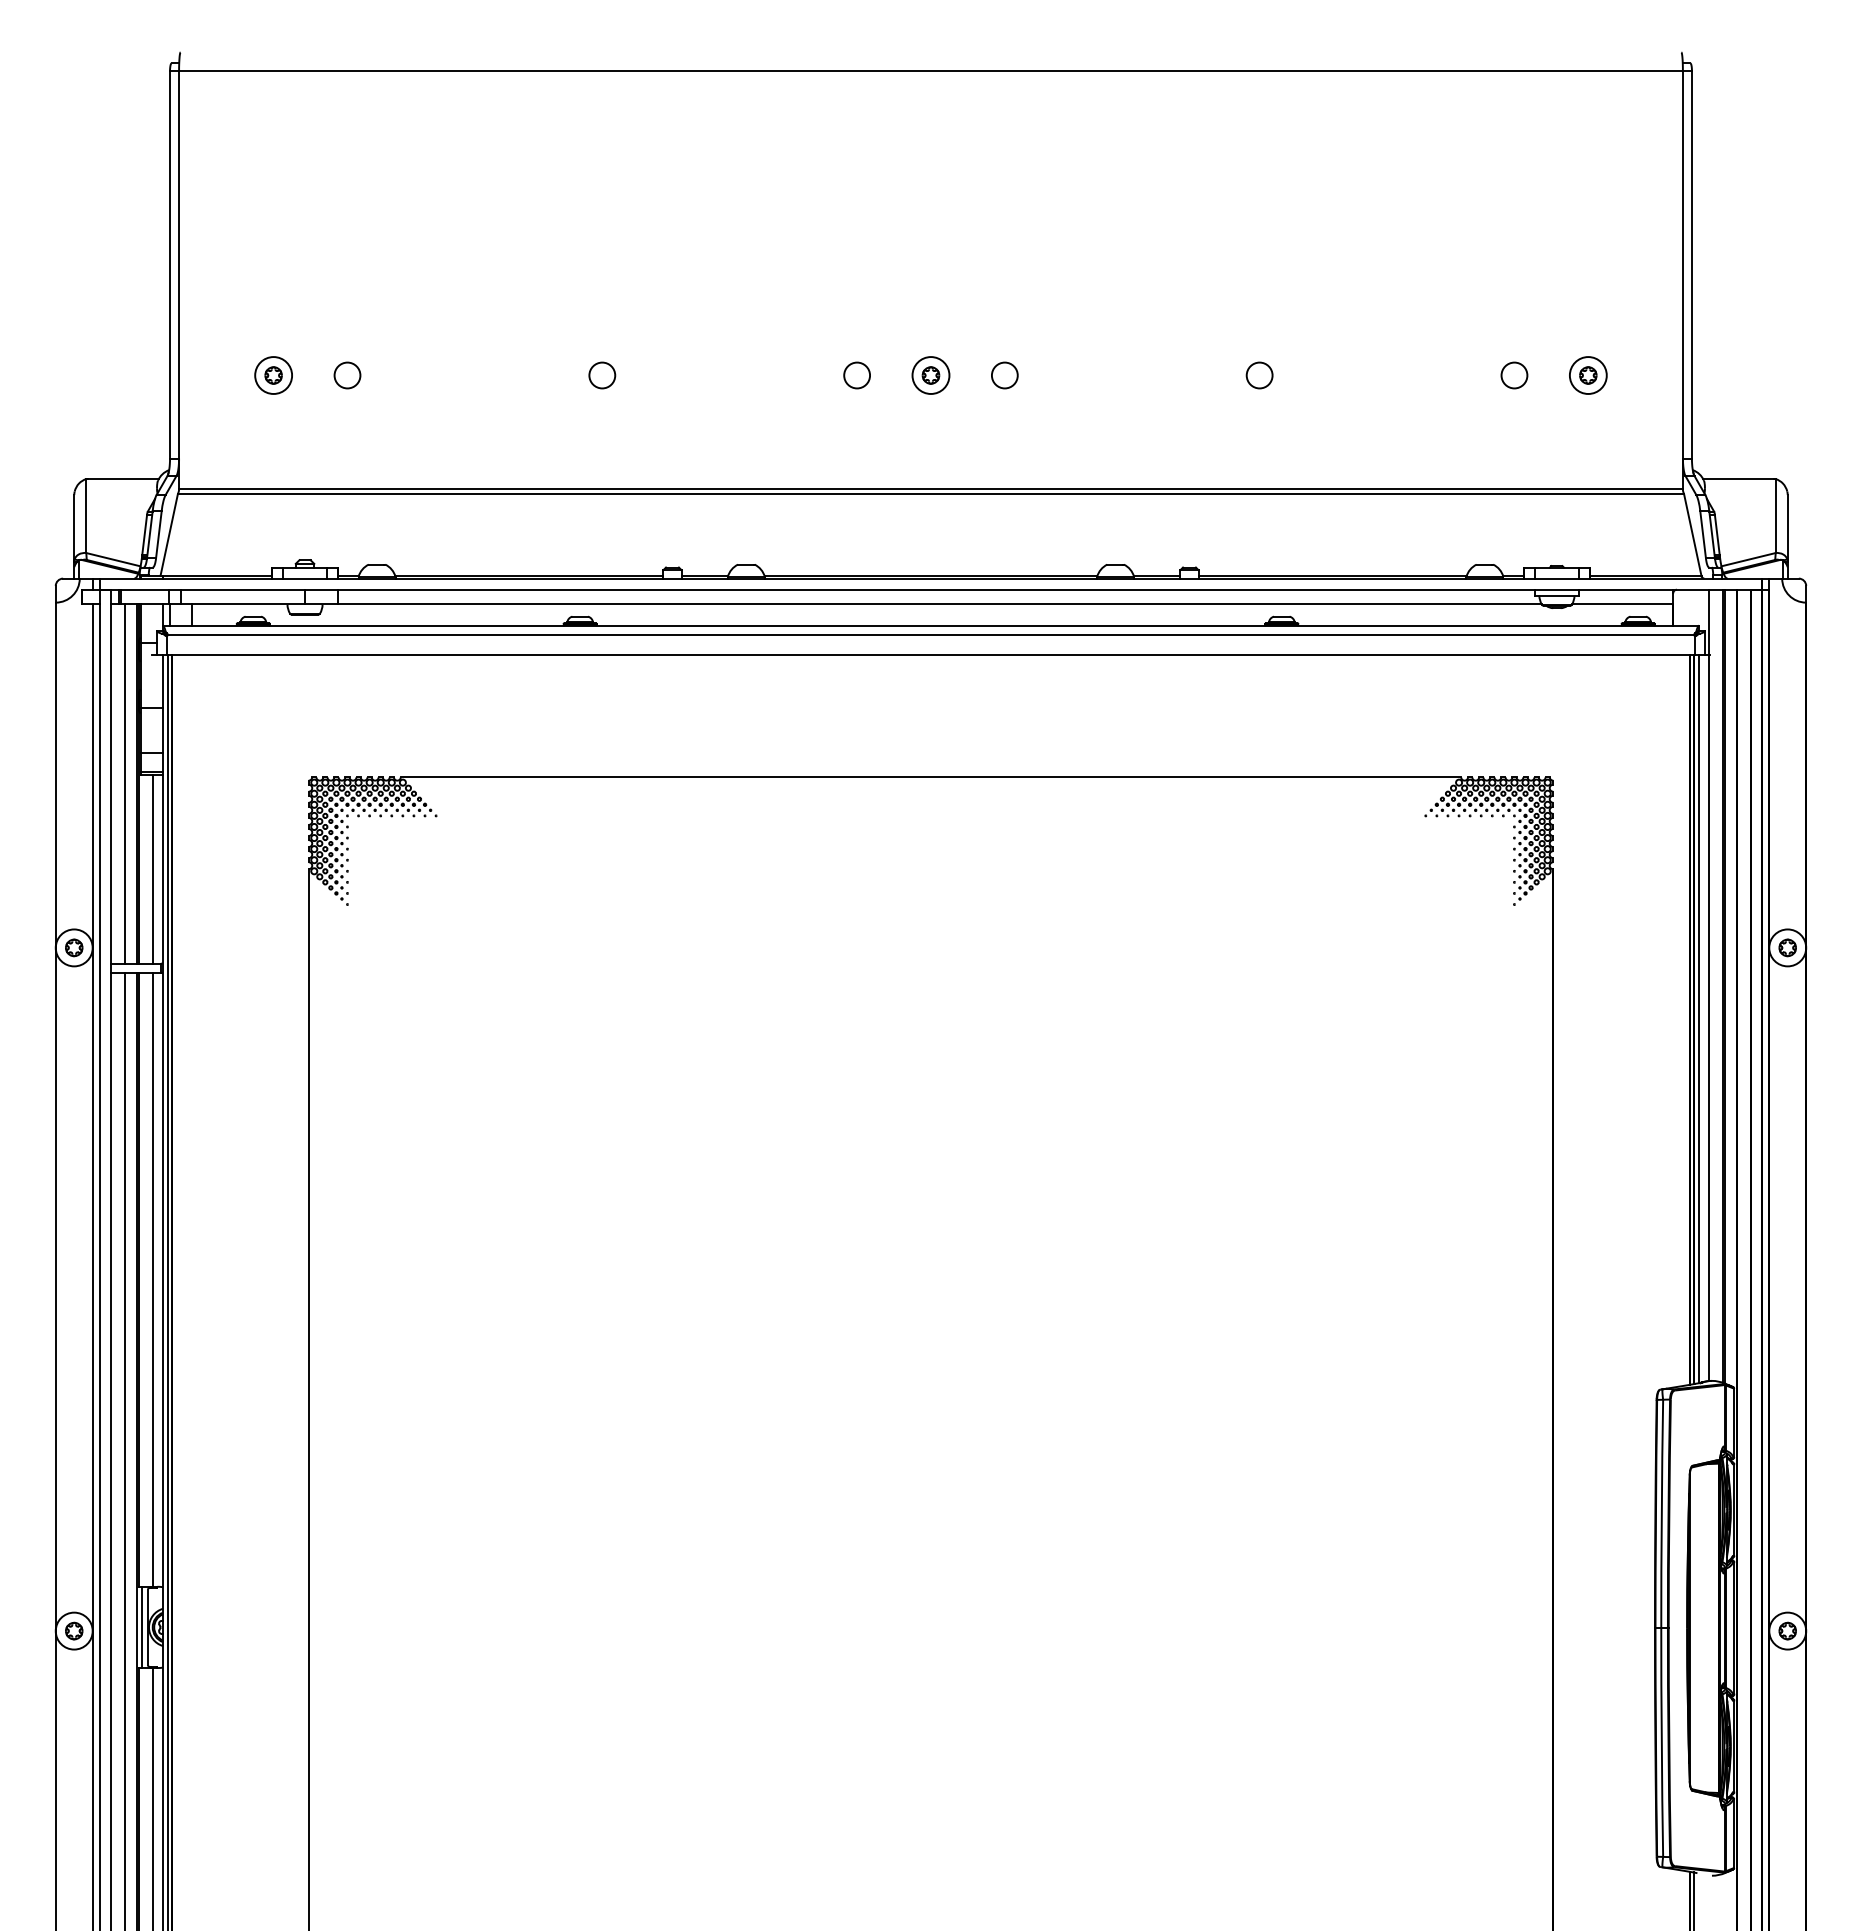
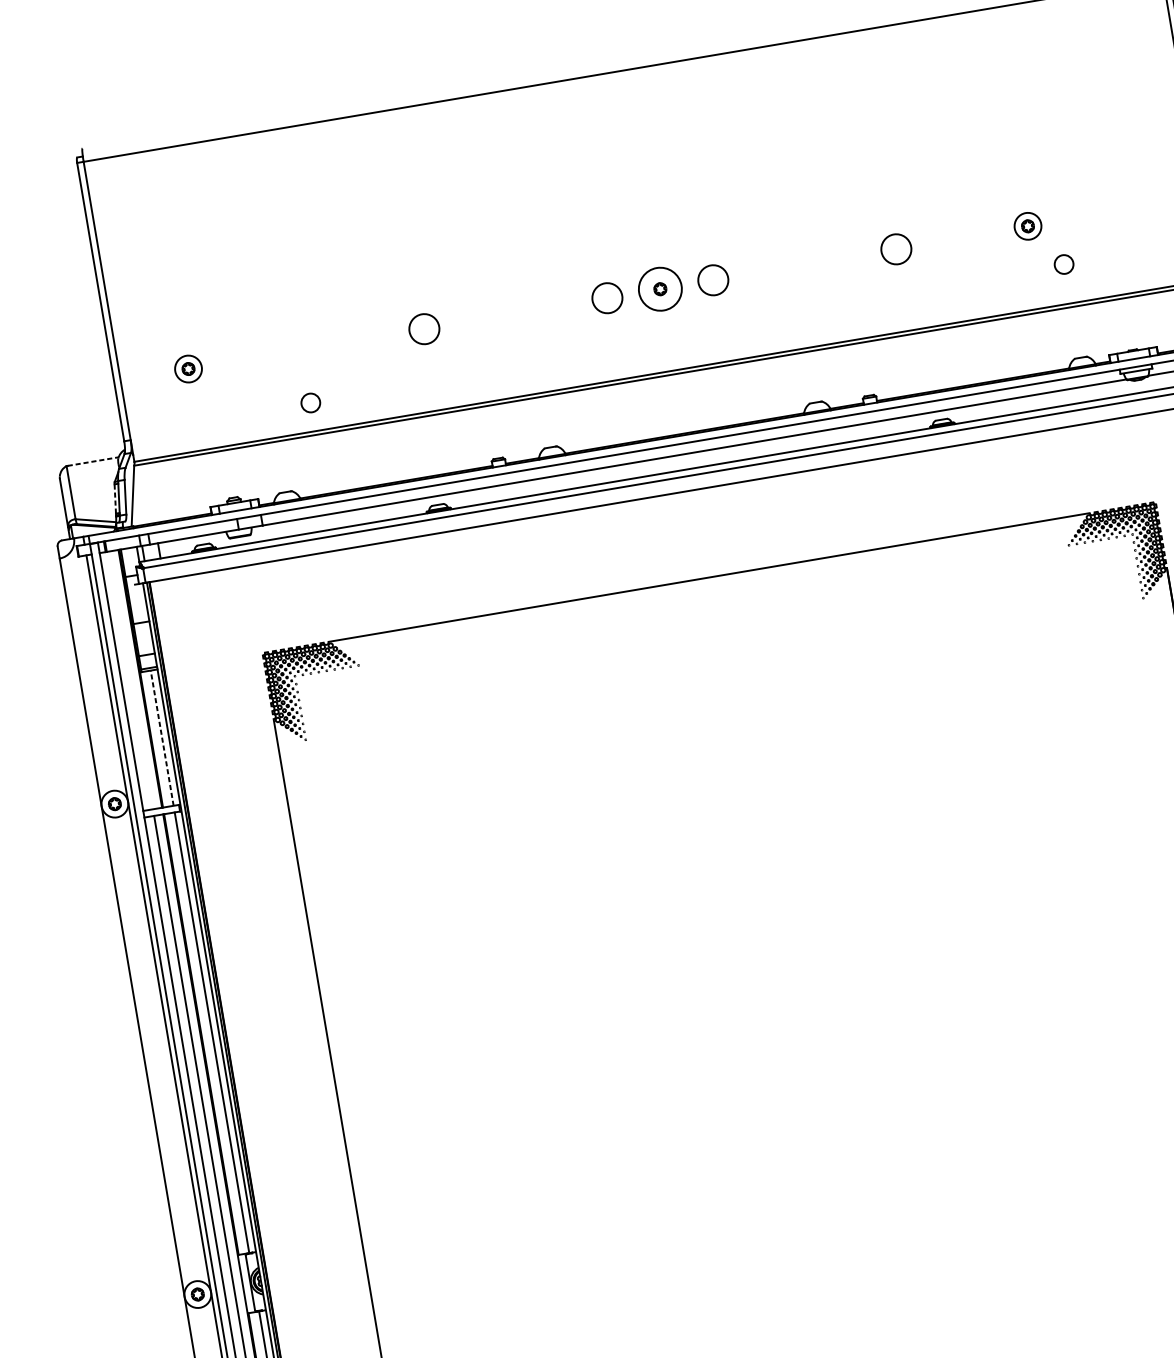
circle: (347, 375) -> (310, 402), moved
circle: (602, 375) -> (424, 329), size x1.6
circle: (856, 375) -> (606, 298), size x1.6
circle: (930, 375) -> (660, 289), size x1.6
circle: (1004, 375) -> (713, 280), size x1.6
circle: (1259, 375) -> (896, 249), size x1.6
circle: (1514, 375) -> (1064, 264), moved
part: (1588, 375) -> (1028, 226), moved
line: (123, 479) -> (93, 461), solid -> dashed
line: (144, 534) -> (115, 498), solid -> dashed
line: (124, 783) -> (131, 680), removed
line: (153, 868) -> (162, 737), solid -> dashed
line: (141, 1627) -> (245, 1283), removed

